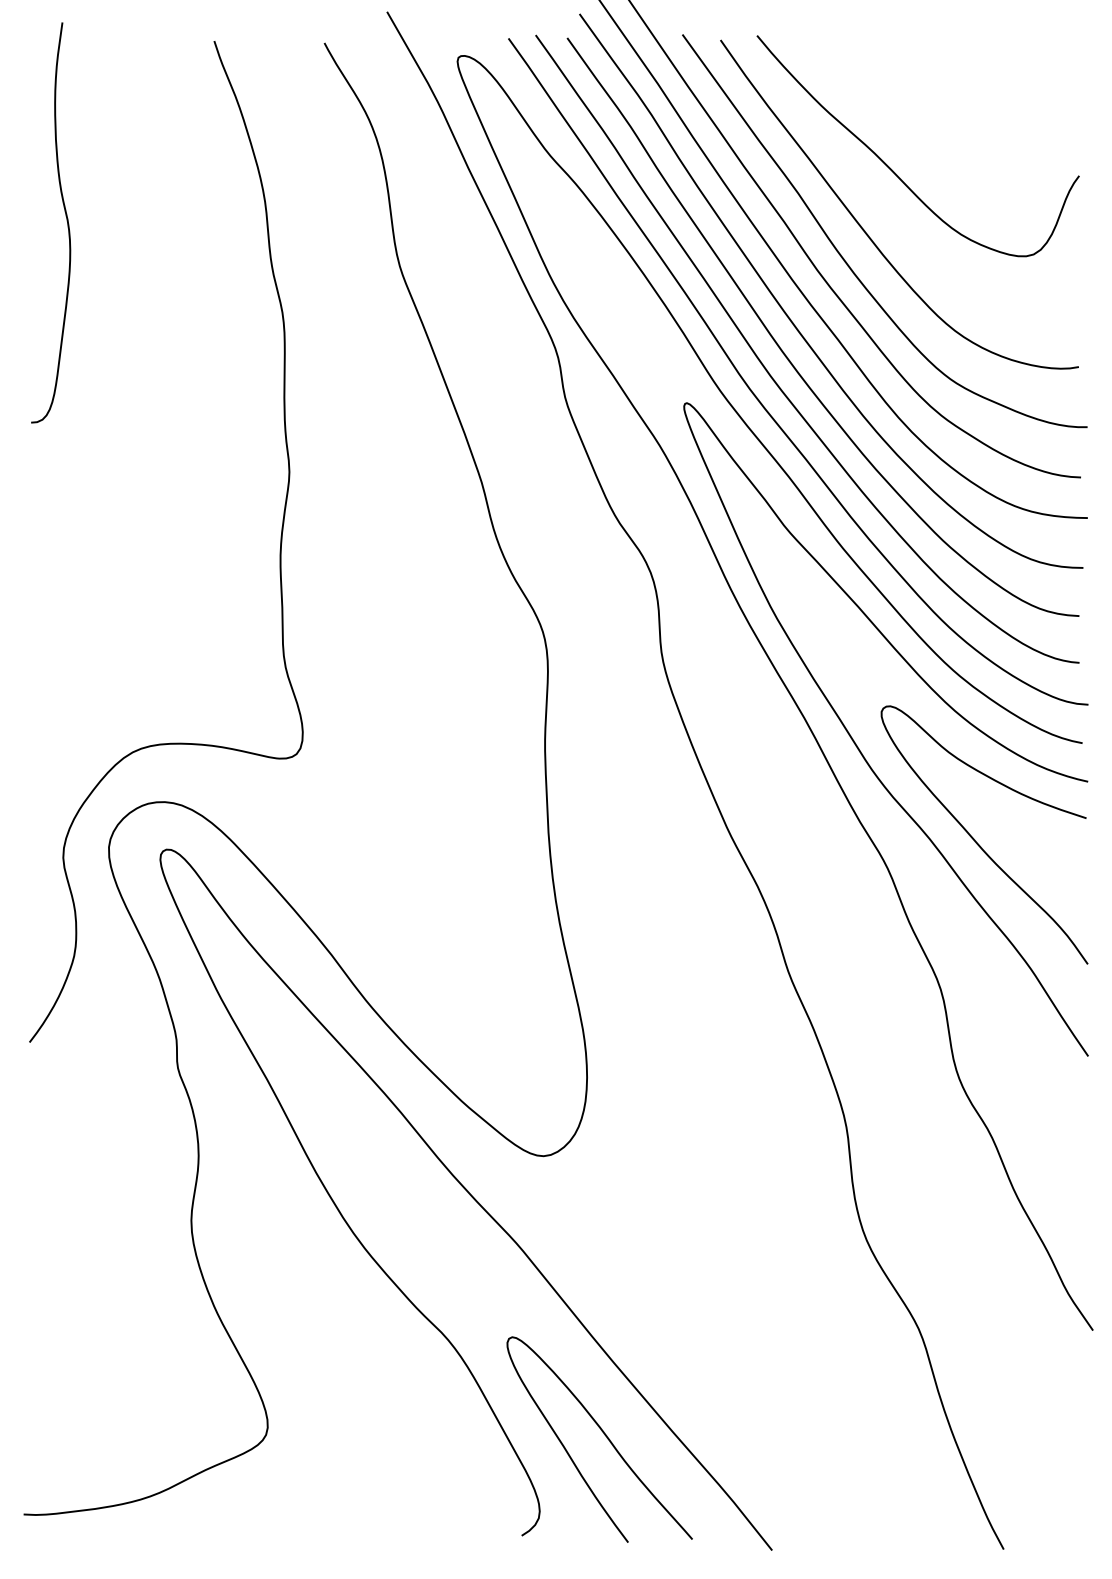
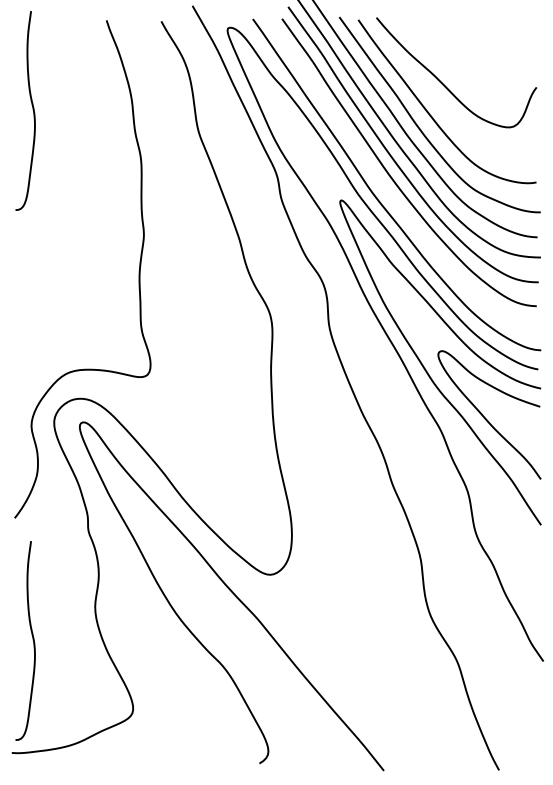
curve: (773, 375) -> (384, 186), removed
curve: (65, 1288) -> (32, 640), added
curve: (604, 1437) -> (300, 714), removed

